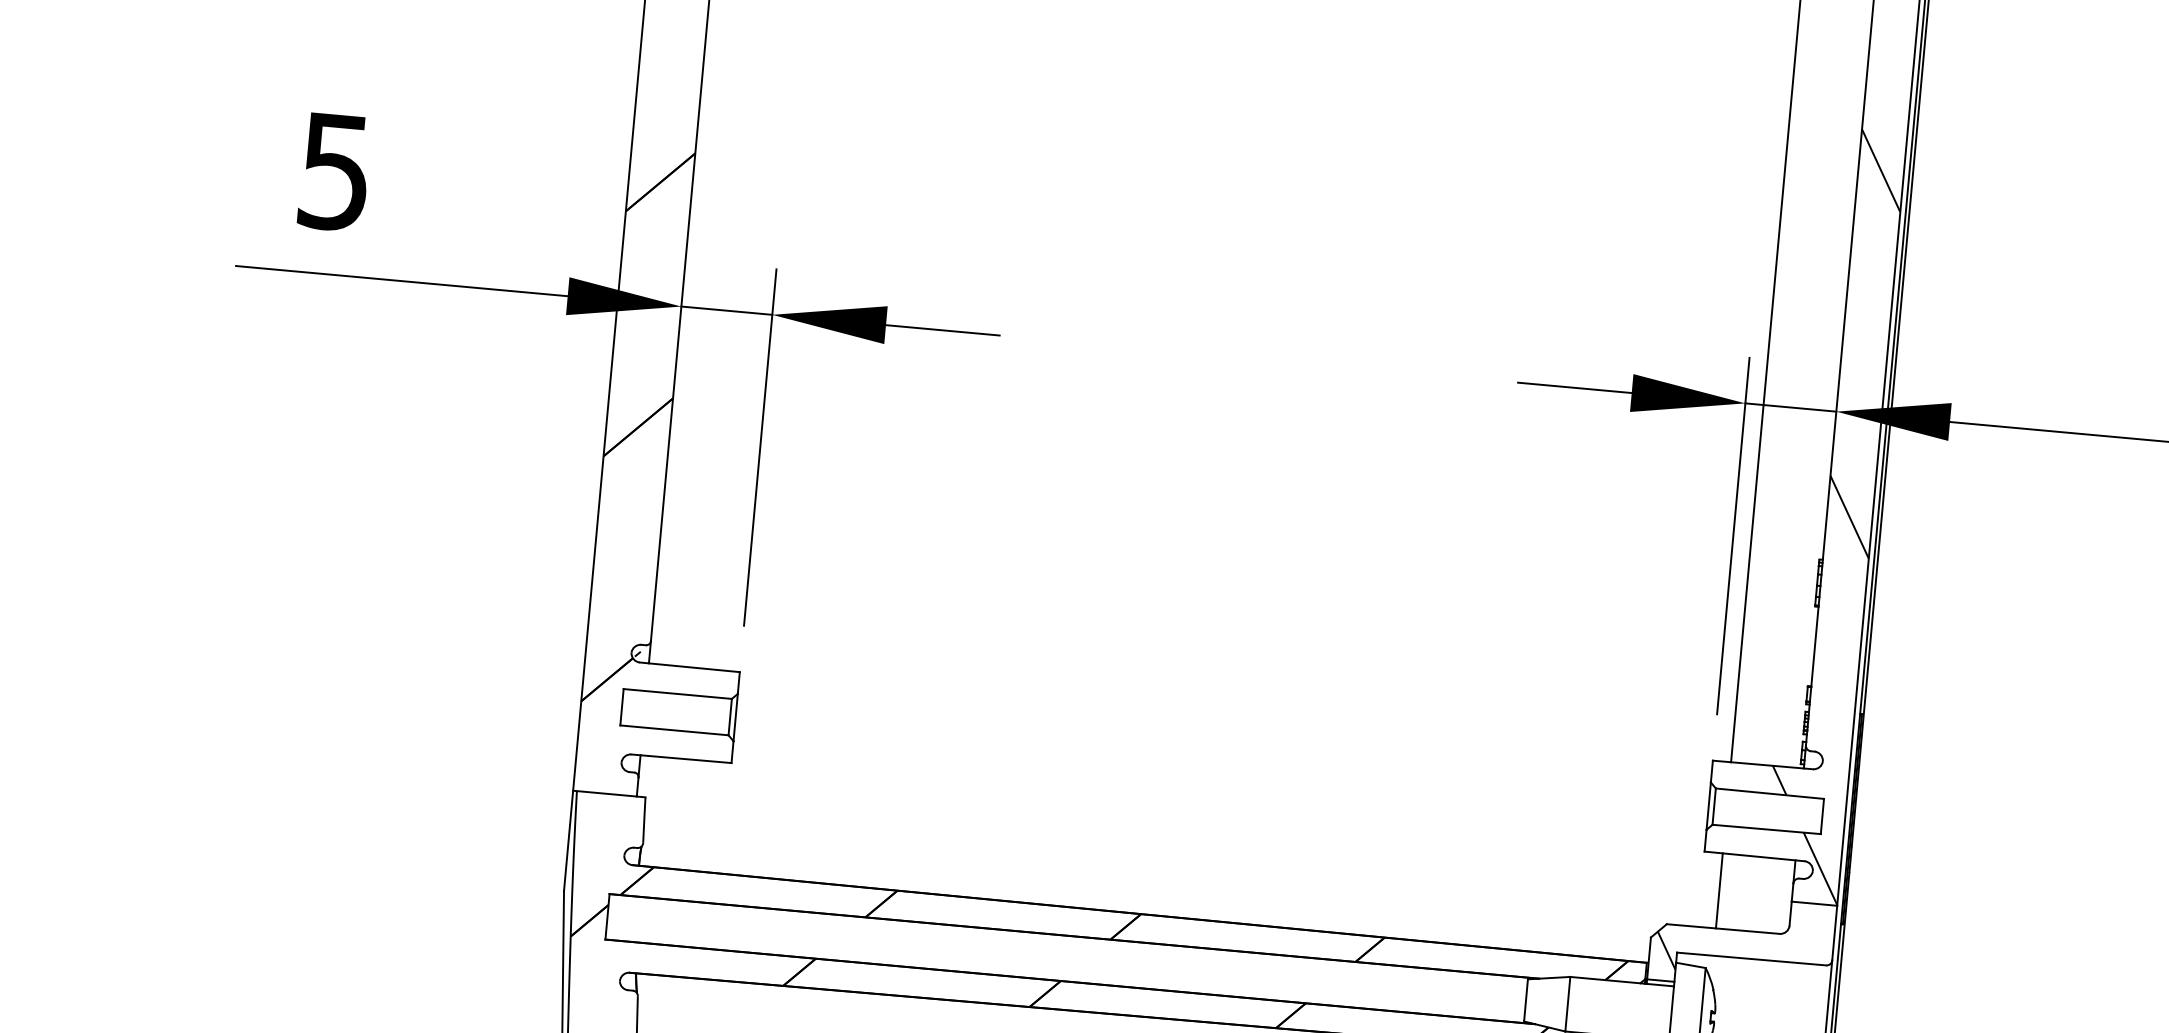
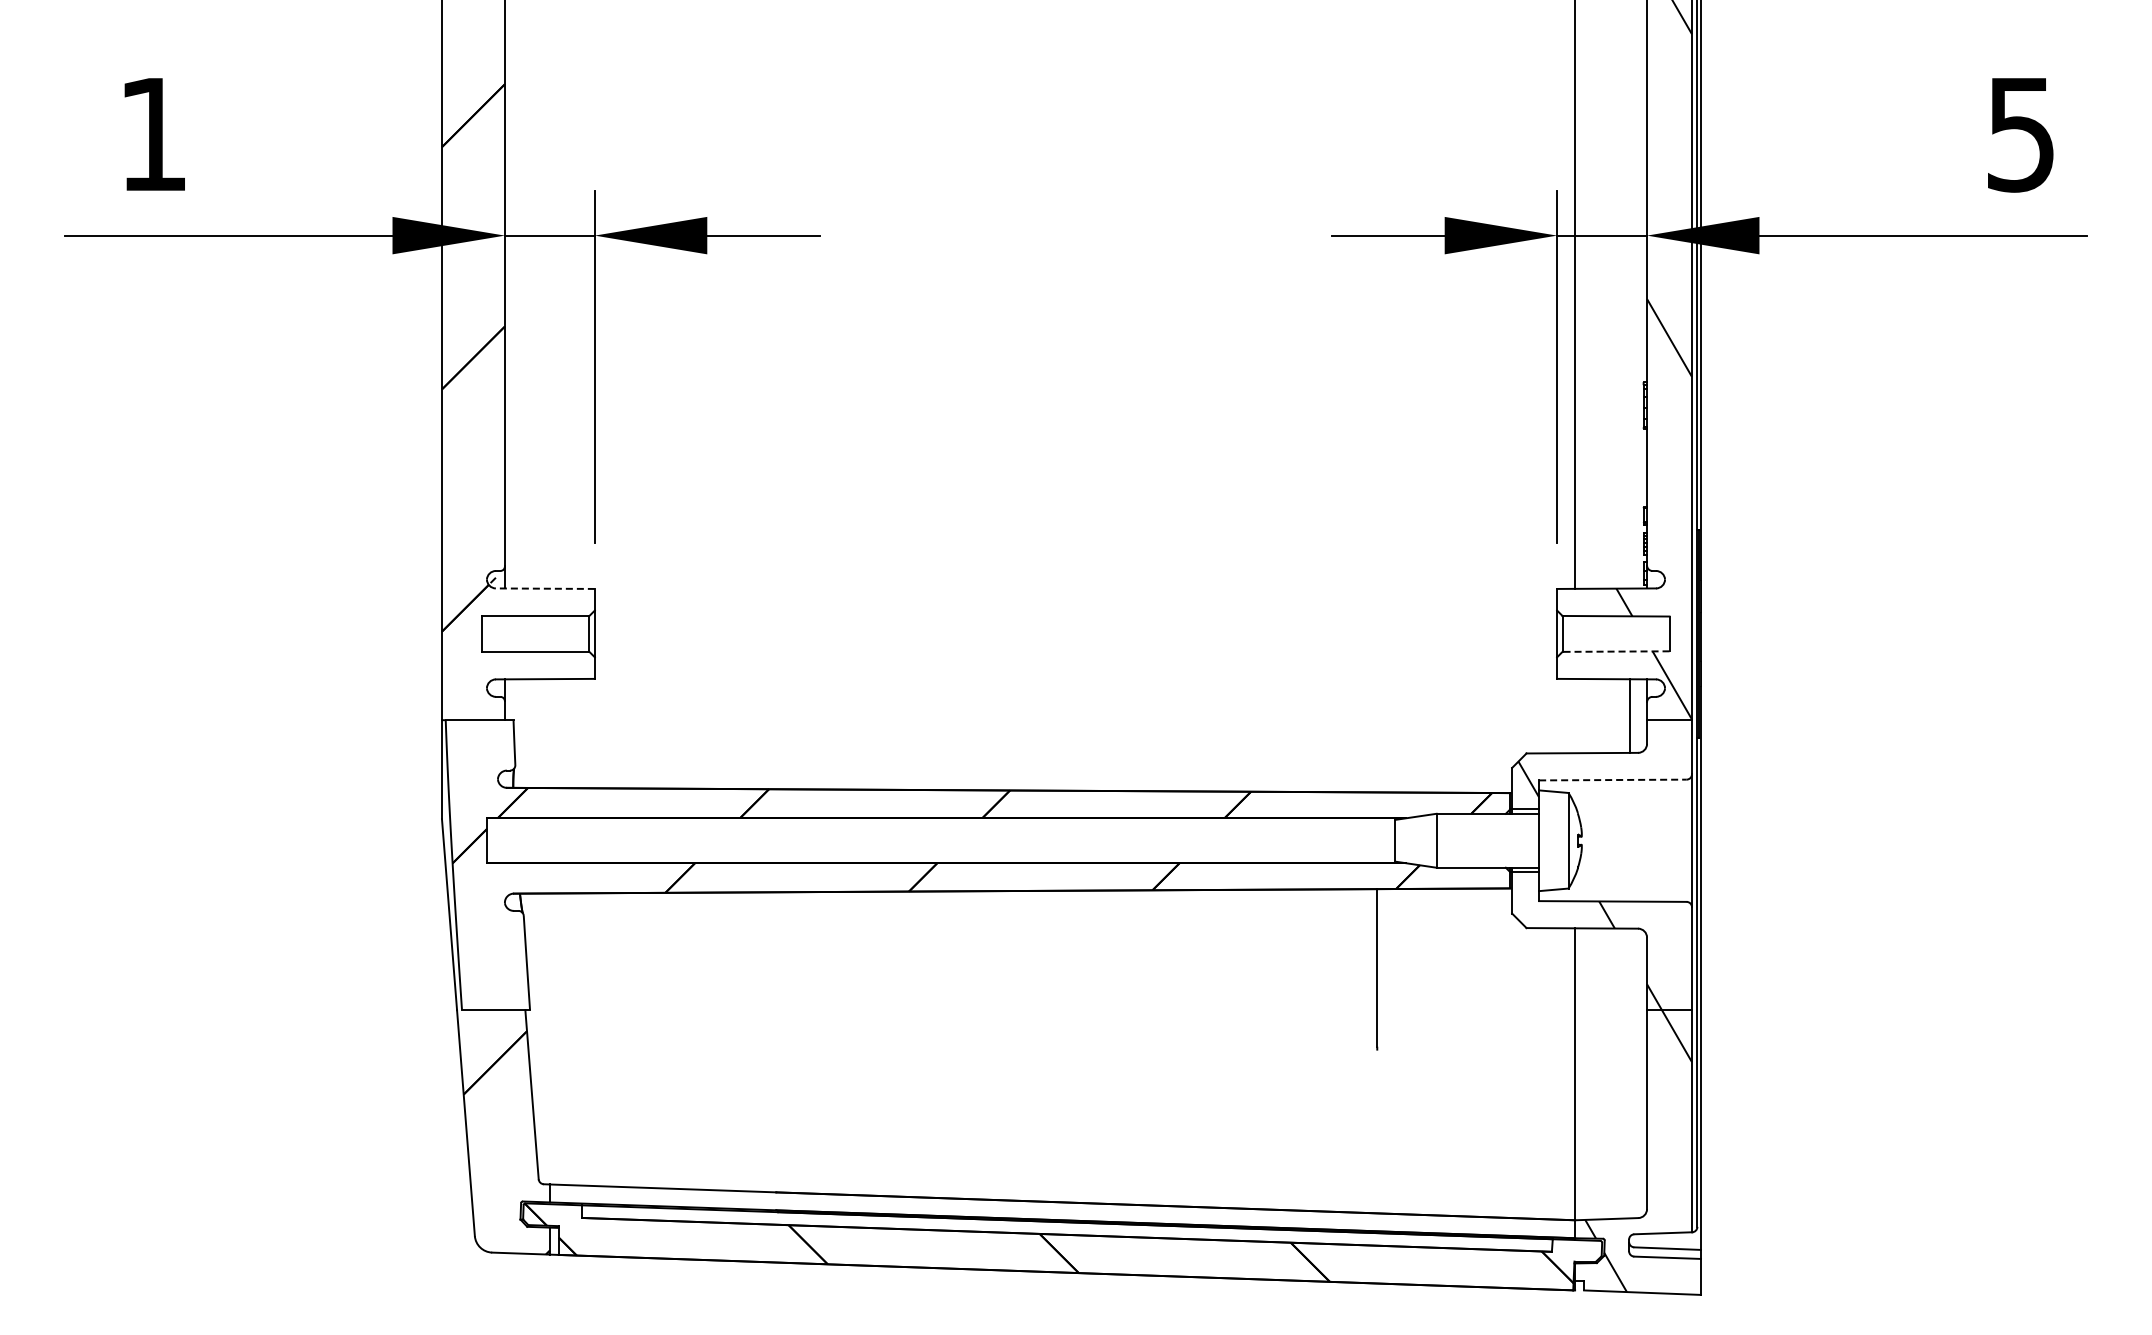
text: (334, 172) -> (152, 135), 5 -> 1
line: (688, 667) -> (544, 588), solid -> dashed
line: (1767, 829) -> (1616, 651), solid -> dashed
line: (1719, 890) -> (1630, 715), moved
line: (1751, 959) -> (1612, 780), solid -> dashed

